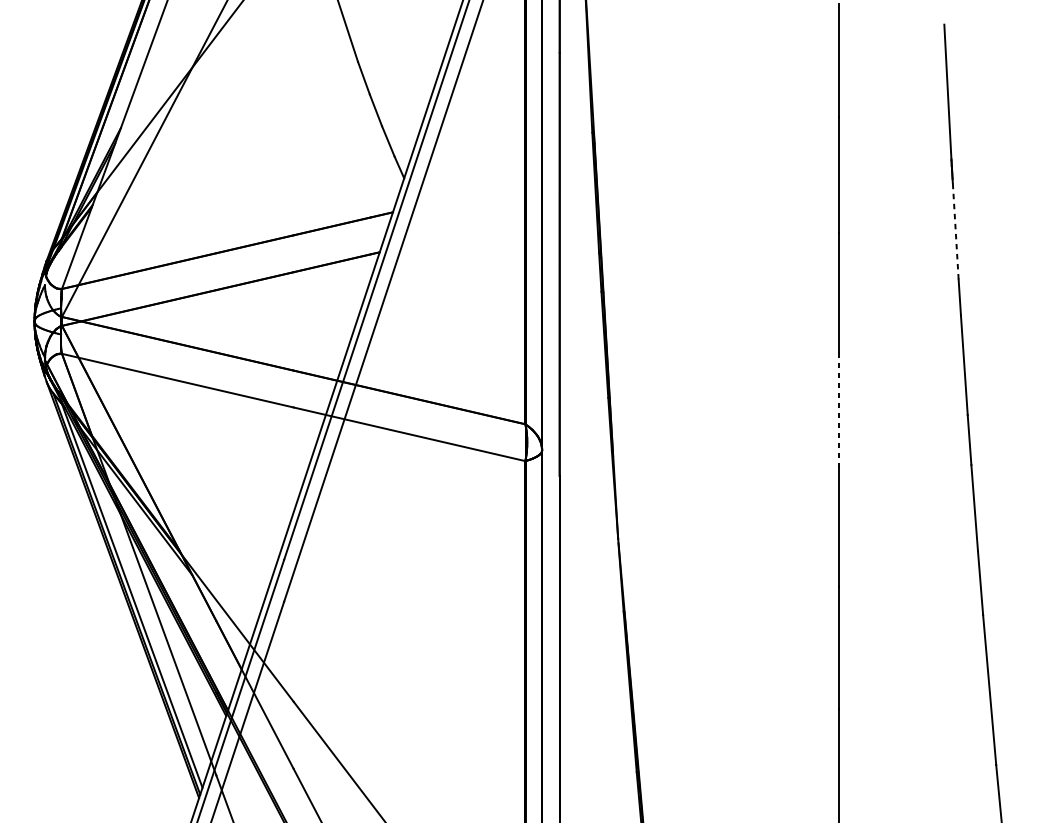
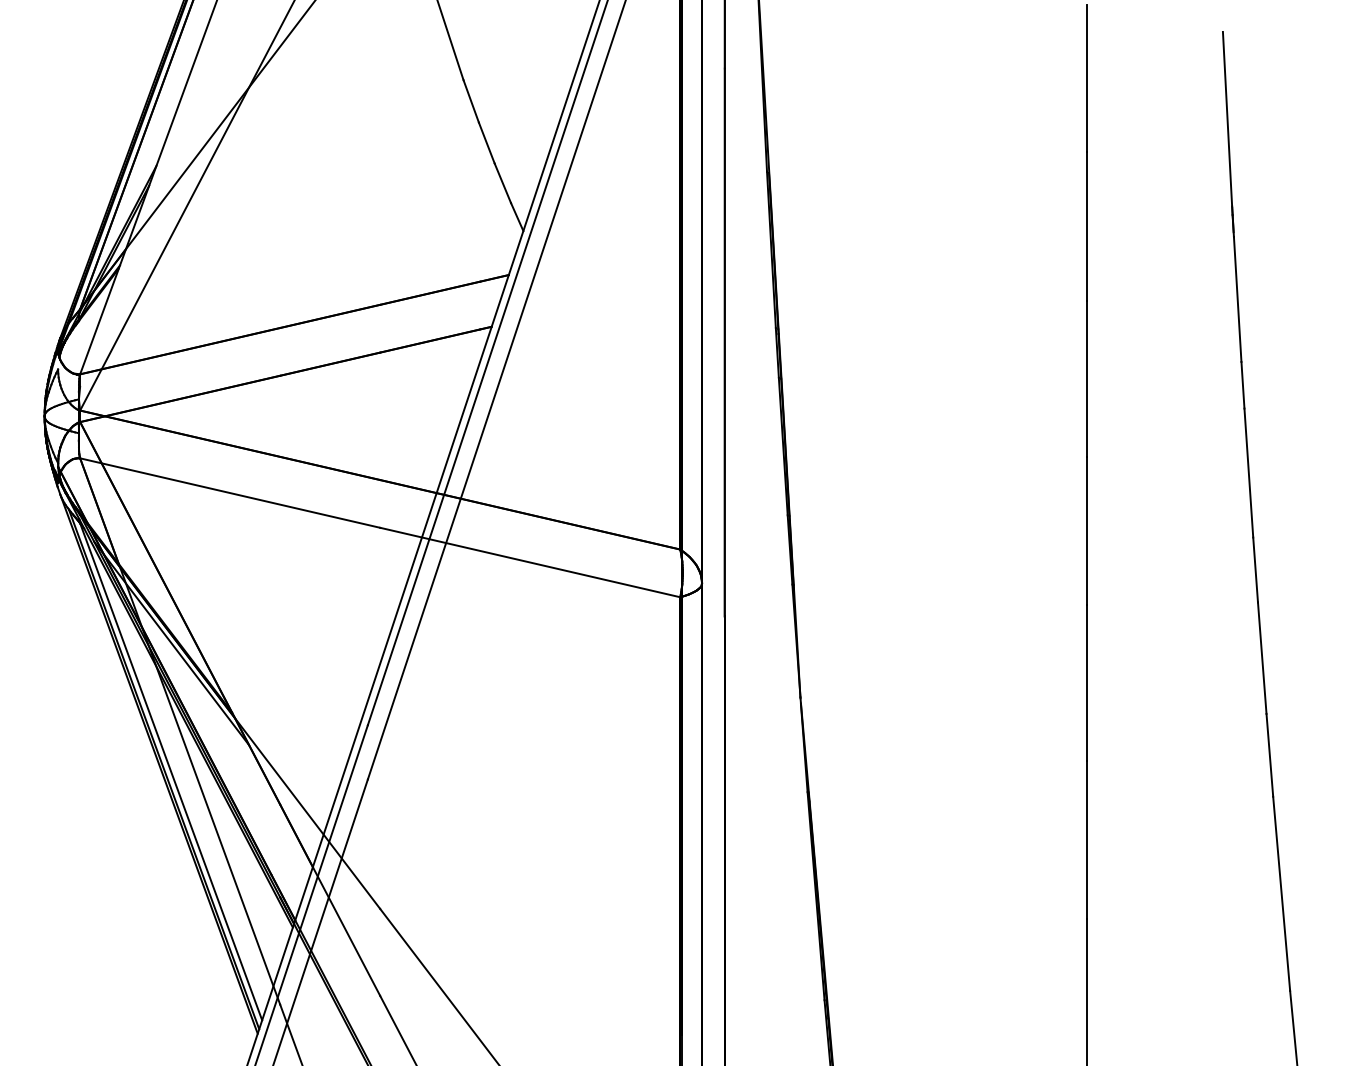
line: (955, 231) -> (1237, 299), dashed -> solid
line: (838, 410) -> (1086, 531), dashed -> solid

